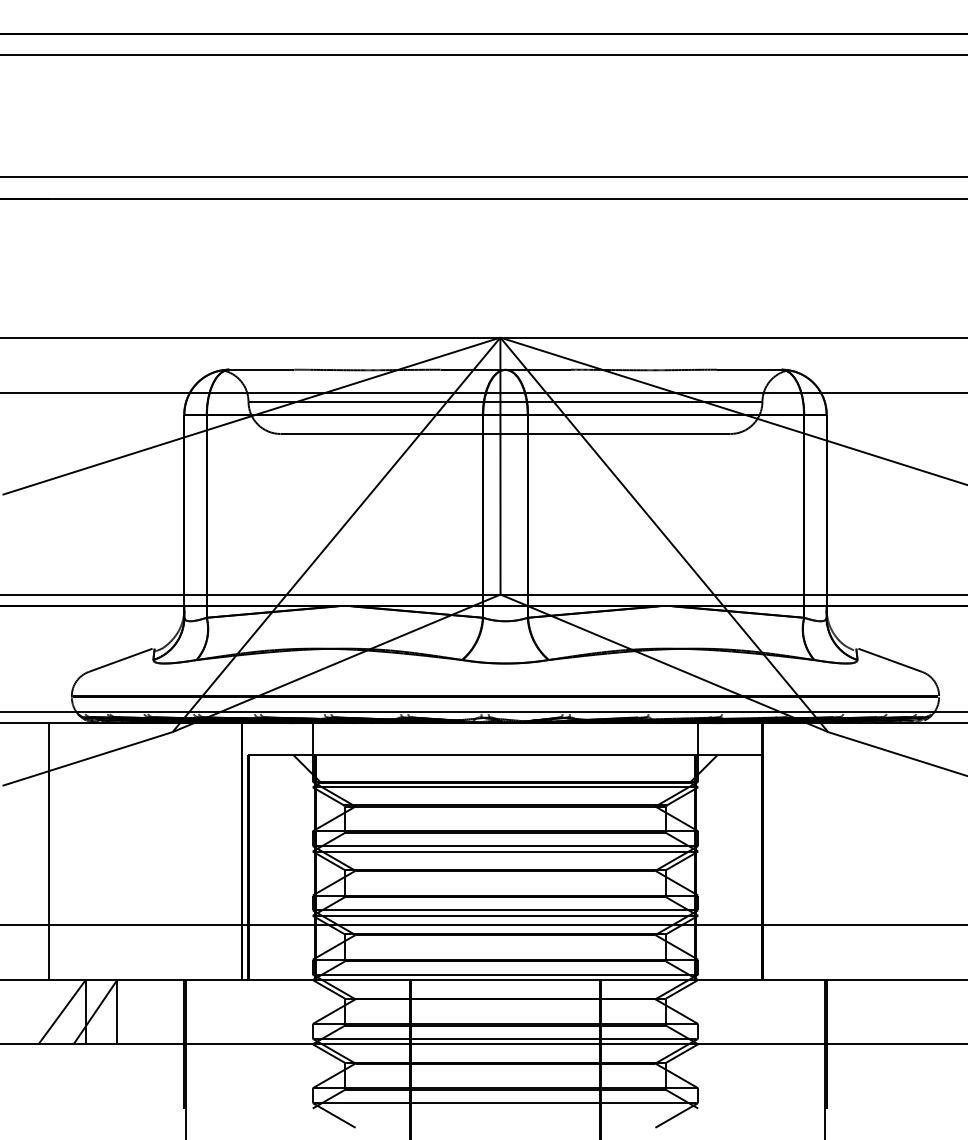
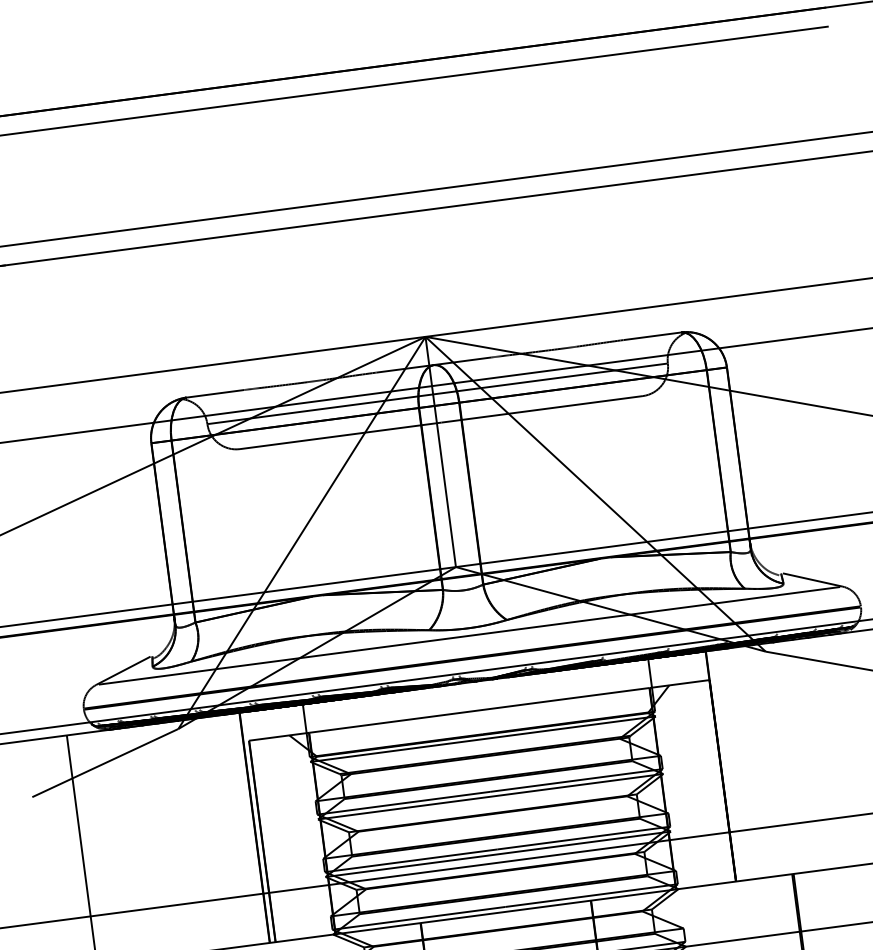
line: (505, 671) -> (469, 635), added

